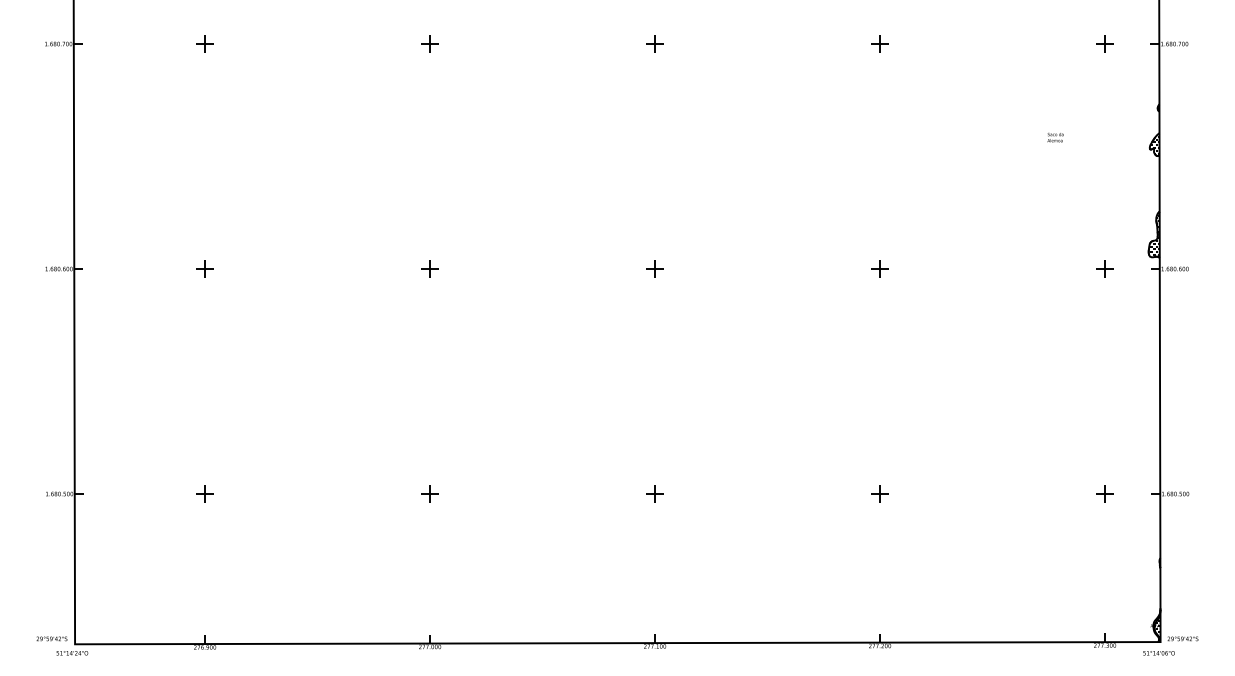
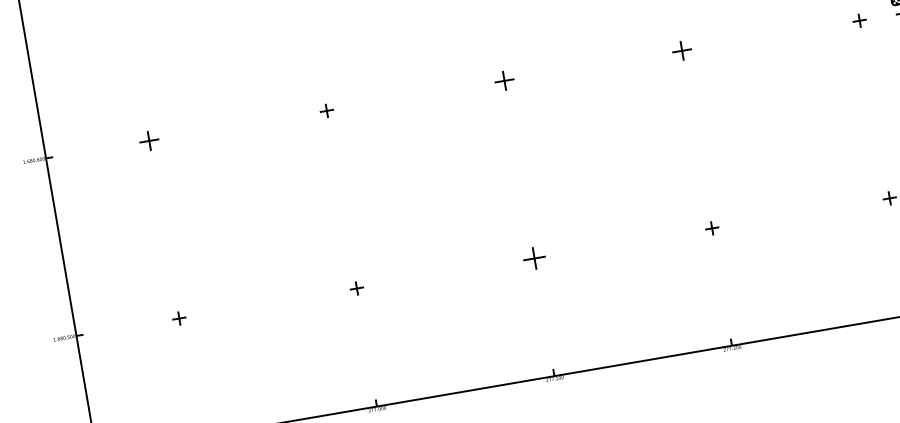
part: (204, 268) -> (148, 140), size x1.4
part: (654, 268) -> (504, 80), size x1.4
part: (879, 268) -> (681, 50), size x1.4
part: (654, 493) -> (534, 258), size x1.6

